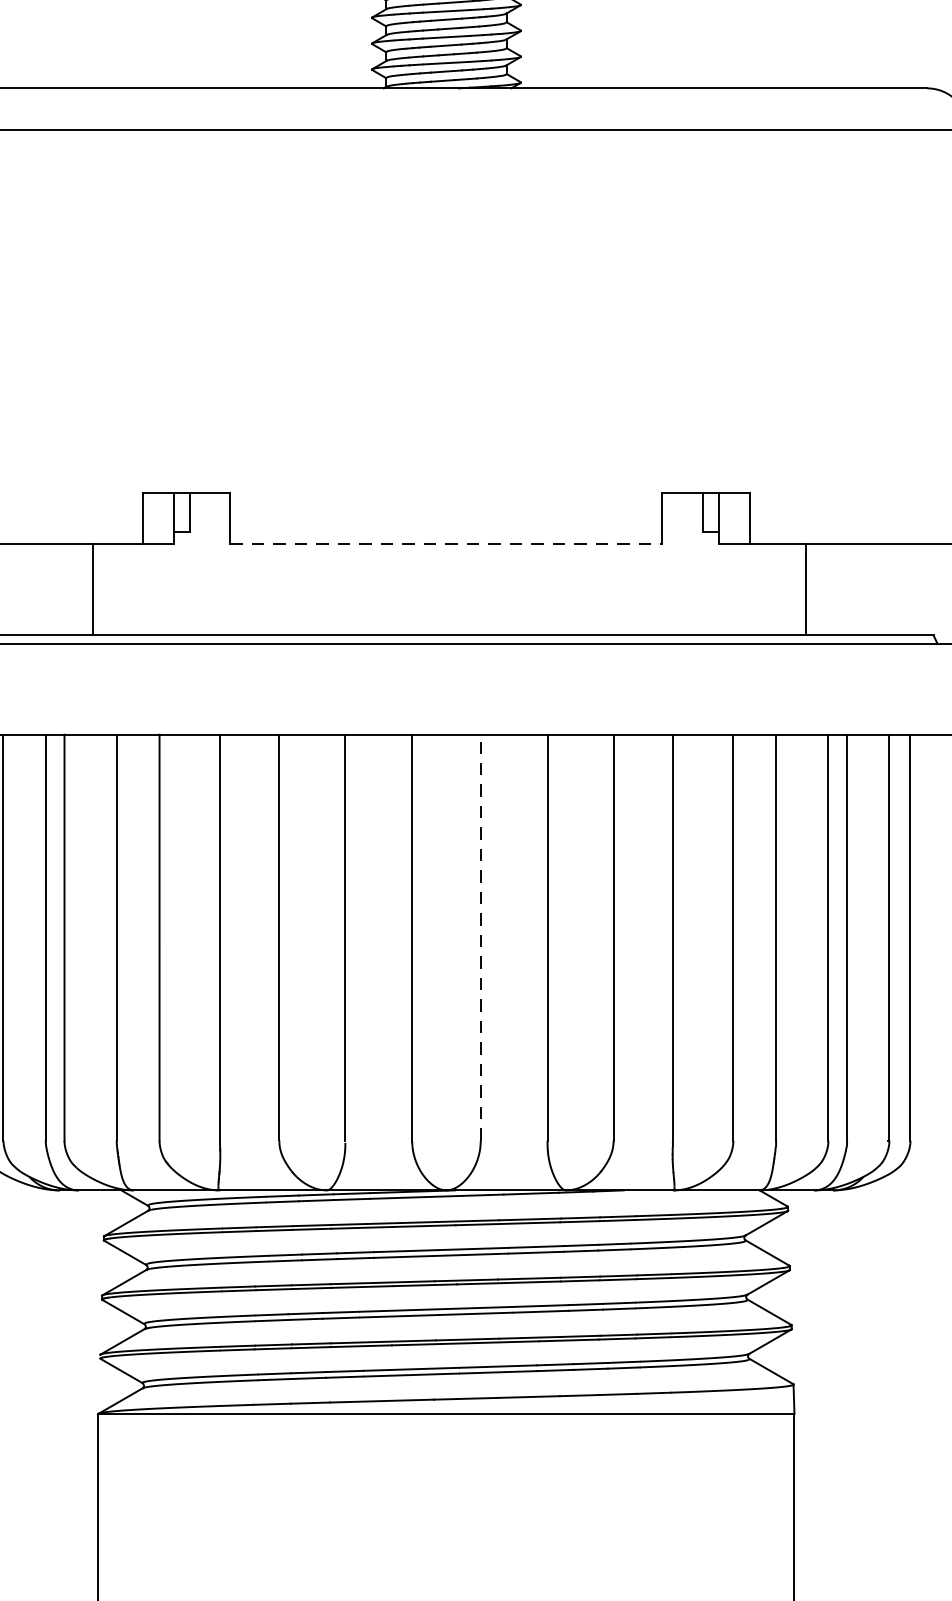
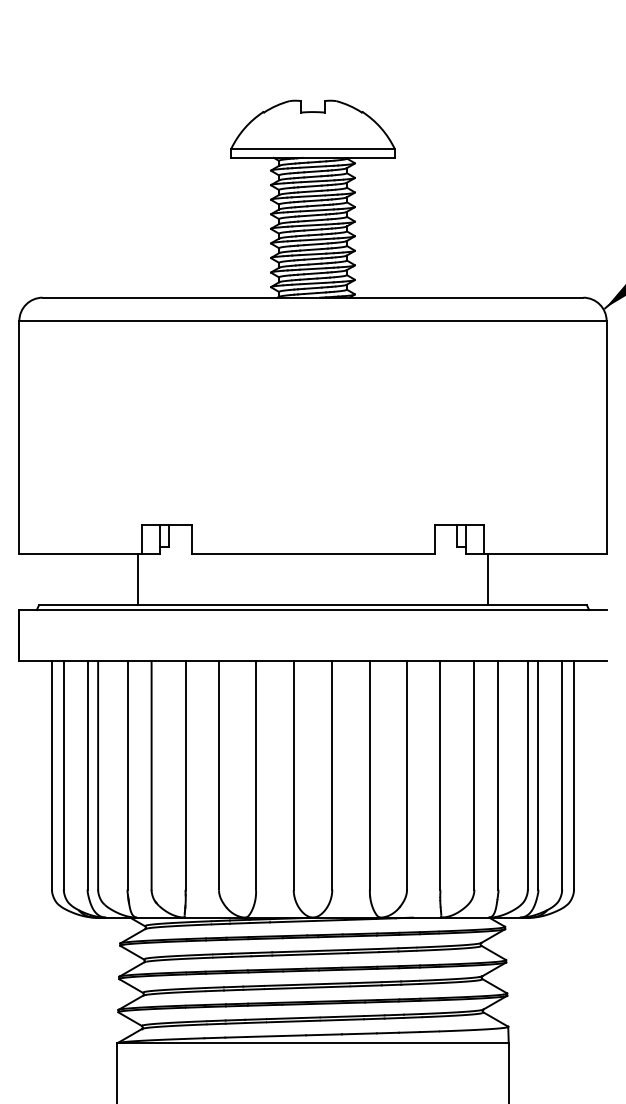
line: (447, 544) -> (313, 554), dashed -> solid
line: (93, 589) -> (138, 579), moved
line: (804, 589) -> (487, 579), moved
line: (481, 935) -> (332, 774), dashed -> solid

